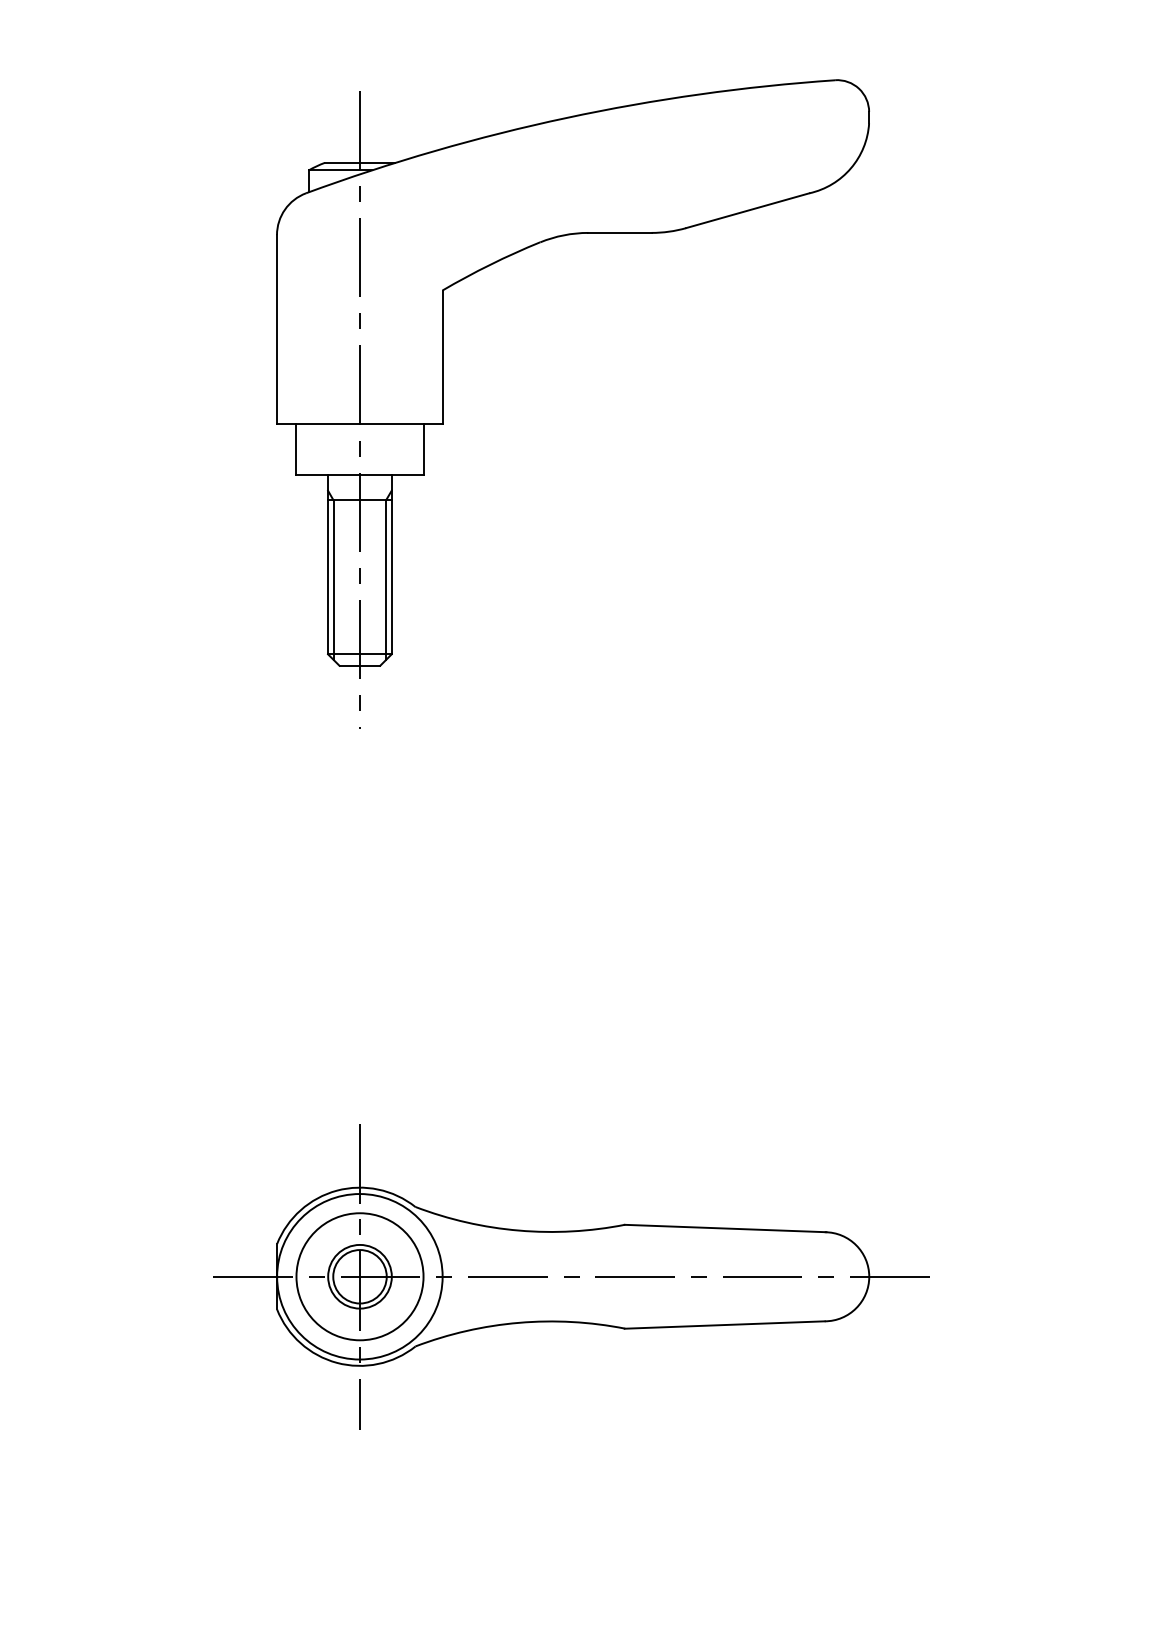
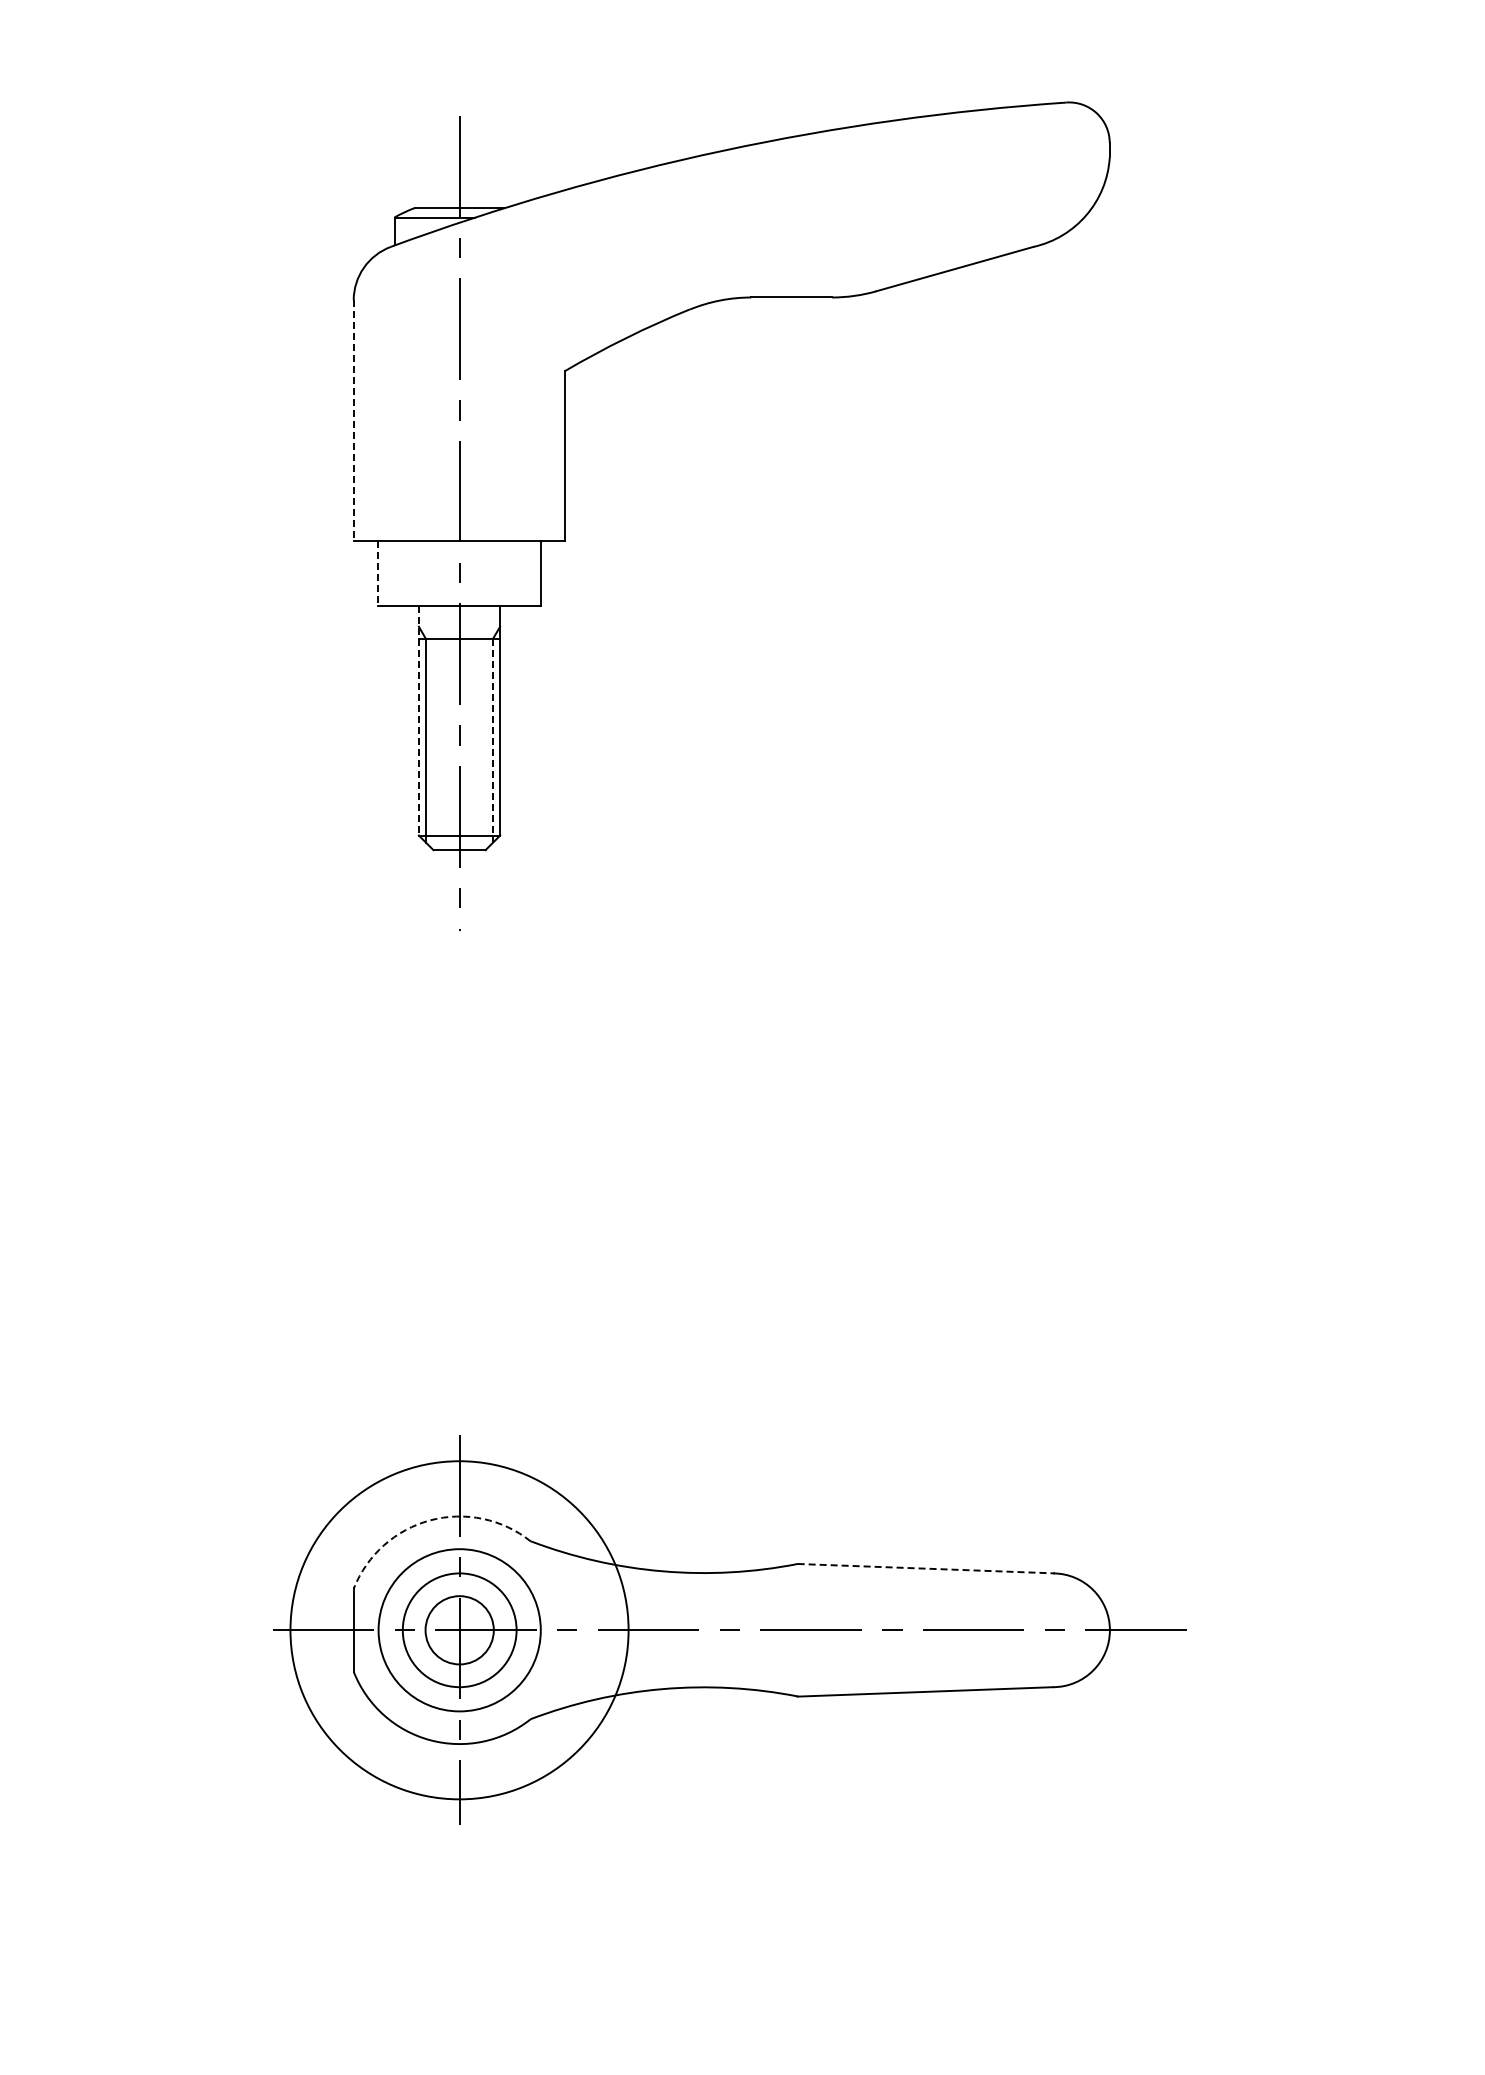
line: (276, 329) -> (353, 420), solid -> dashed
line: (296, 449) -> (378, 573), solid -> dashed
line: (327, 564) -> (418, 720), solid -> dashed
line: (386, 579) -> (493, 740), solid -> dashed
arc: (337, 1190) -> (430, 1520), solid -> dashed
line: (725, 1228) -> (926, 1568), solid -> dashed
circle: (359, 1276) -> (459, 1629), size x1.4
circle: (359, 1276) -> (459, 1629), size x1.6

